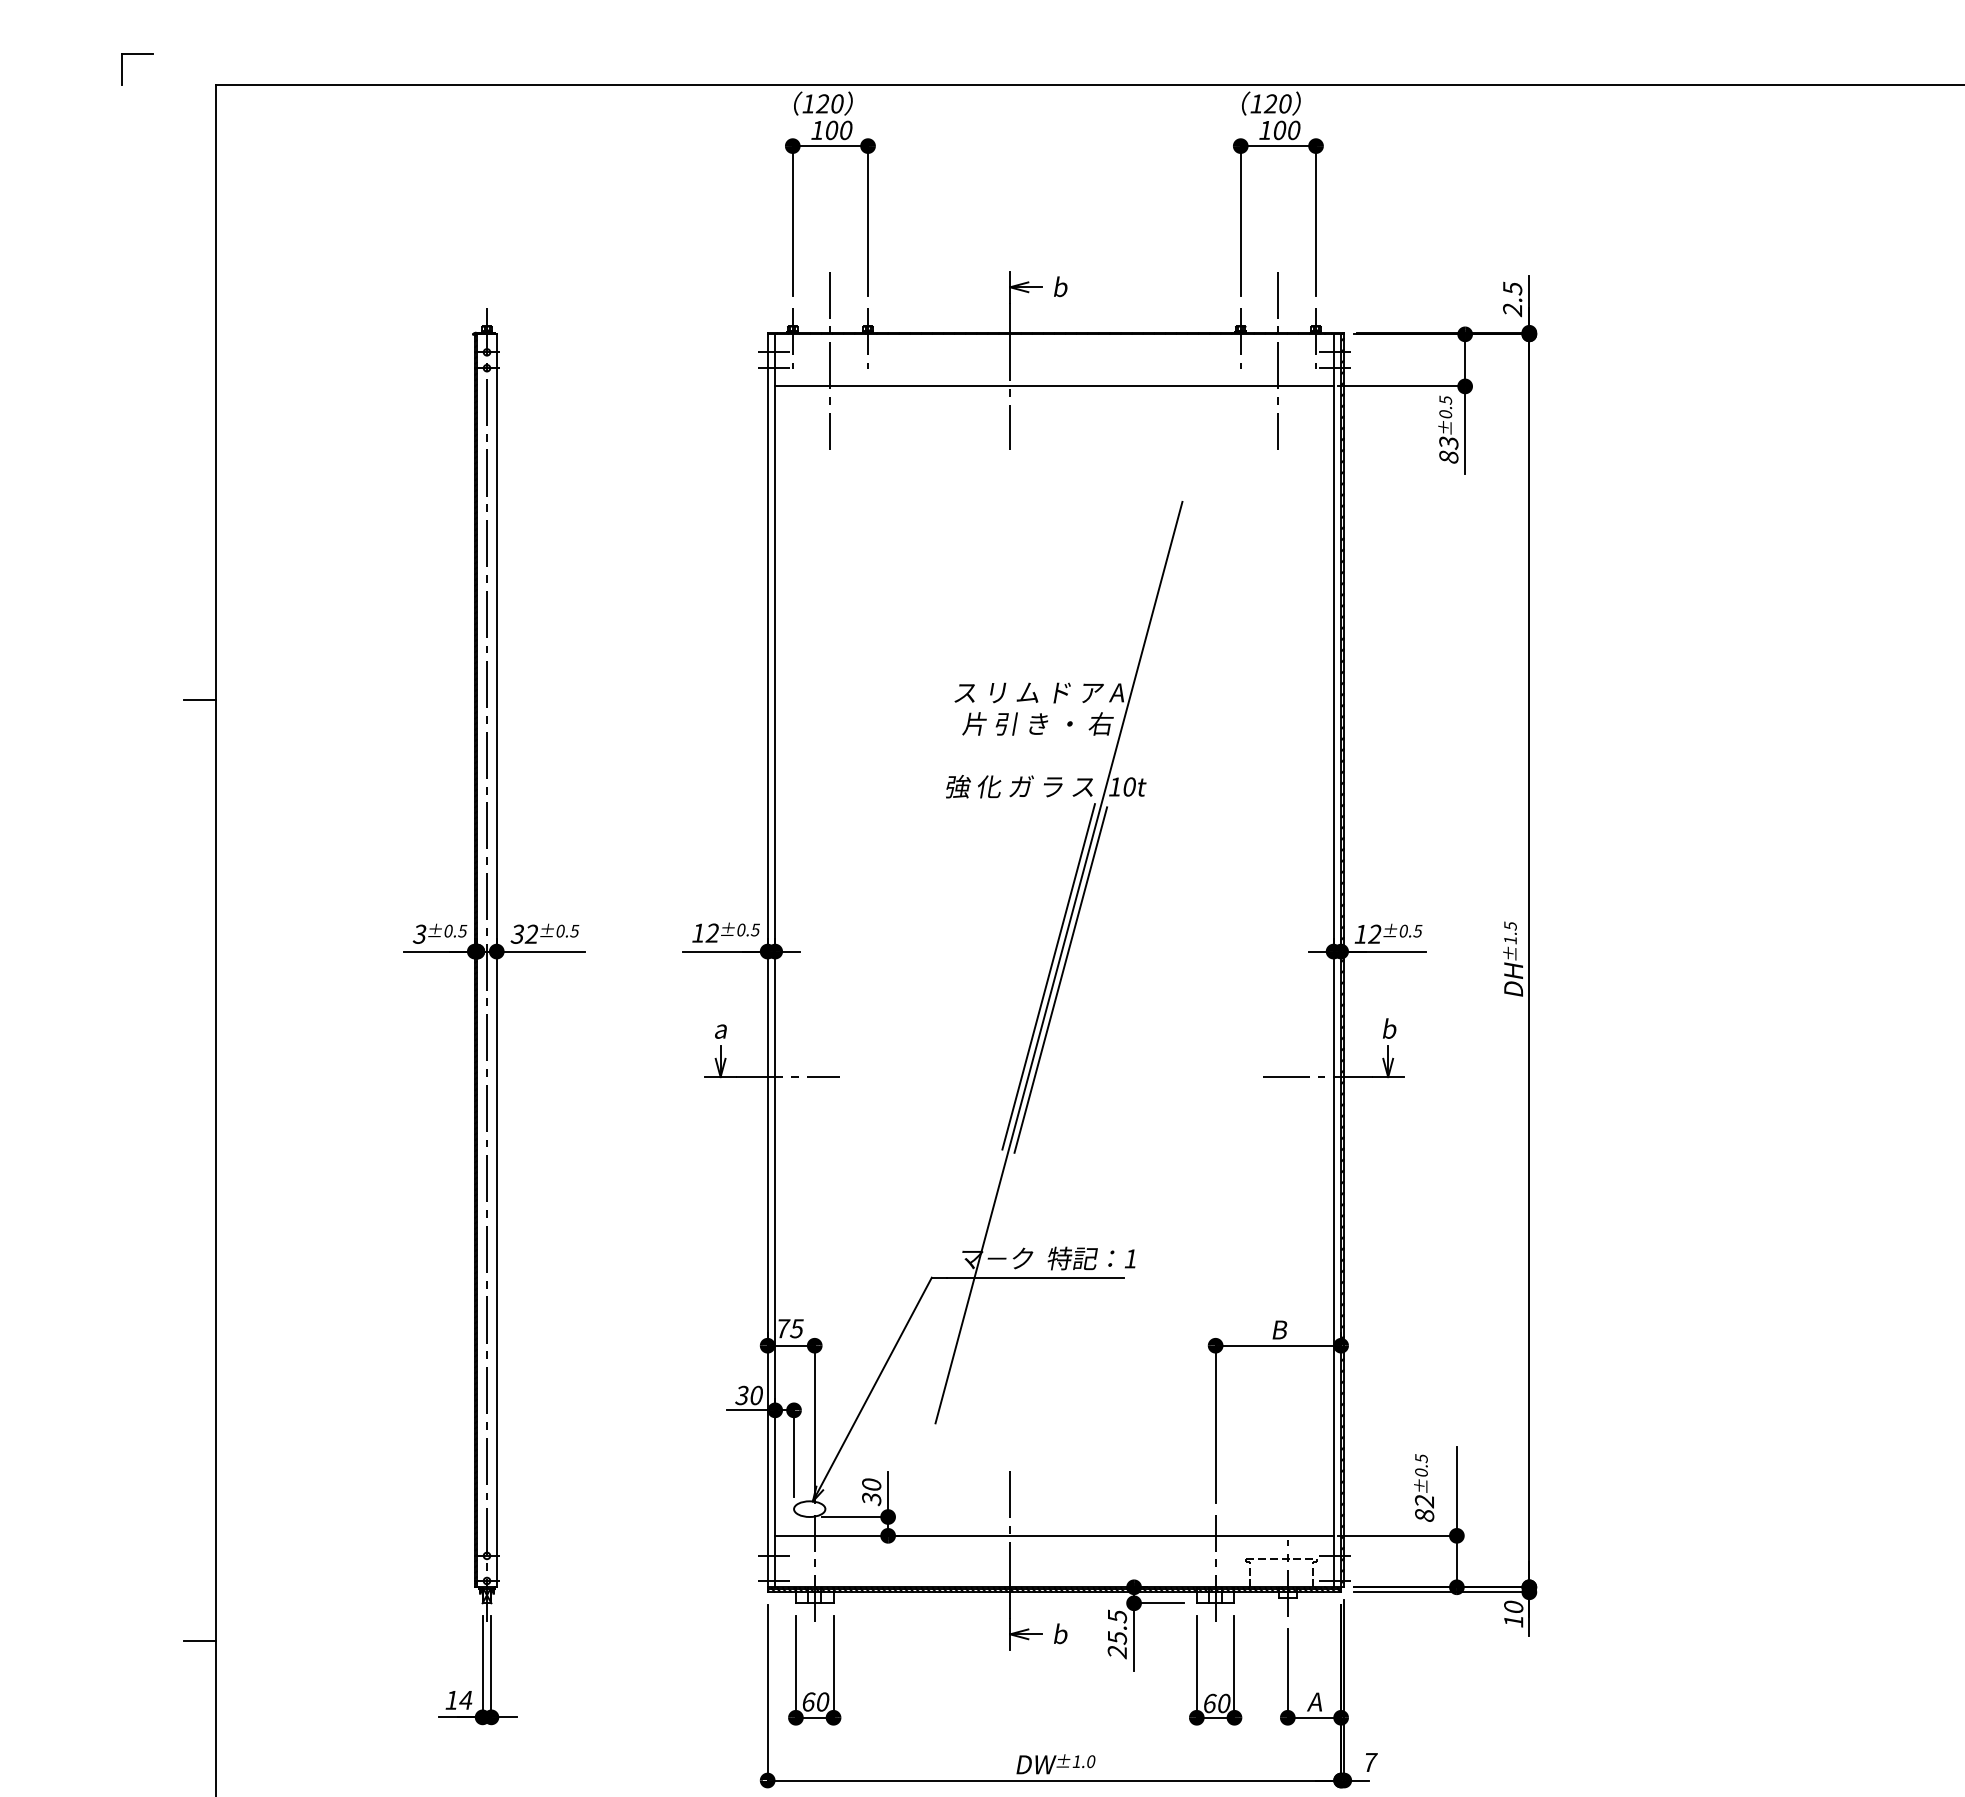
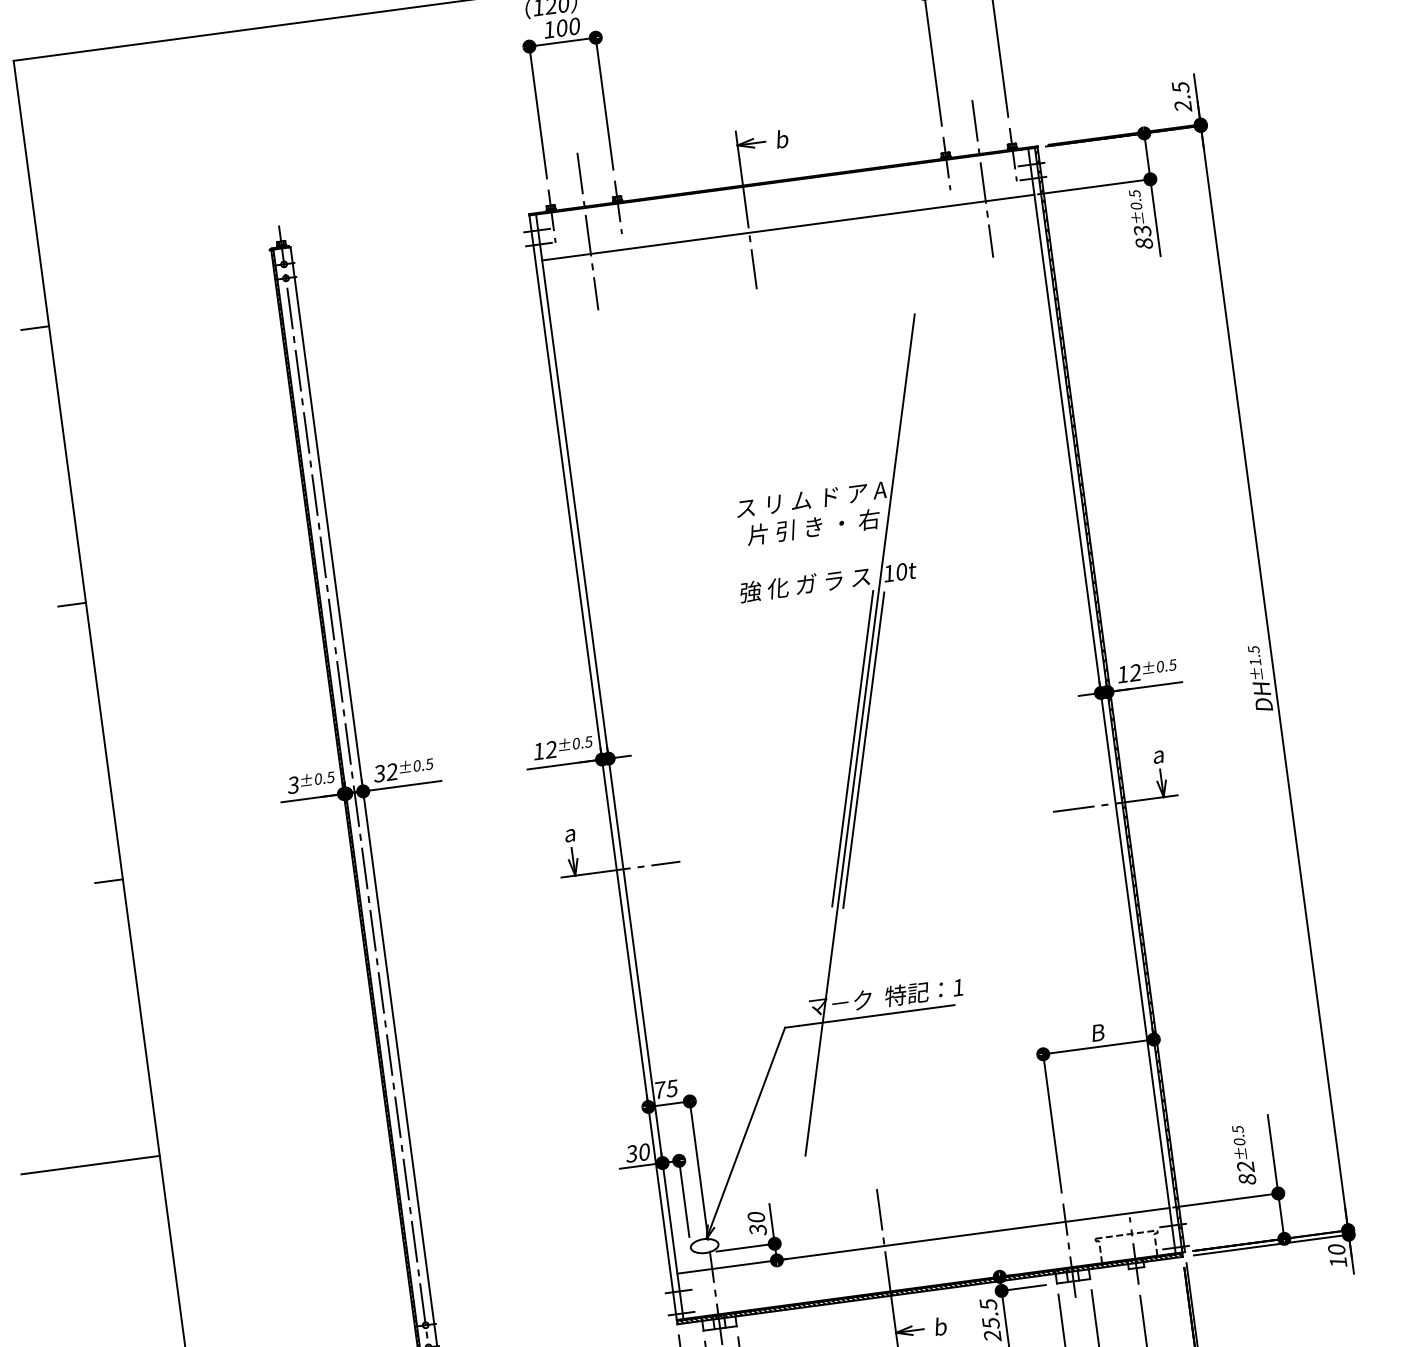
line: (199, 386) -> (34, 328), added
line: (199, 1013) -> (108, 880), added
text: (1389, 1028) -> (1159, 754), b -> a
line: (136, 1327) -> (89, 1165), added

